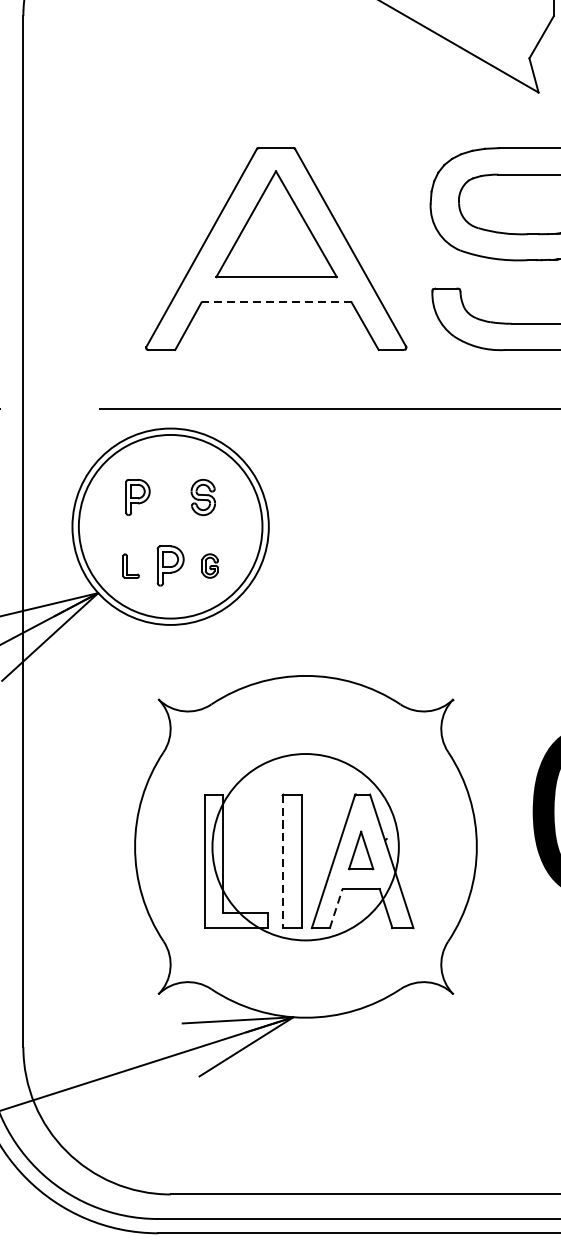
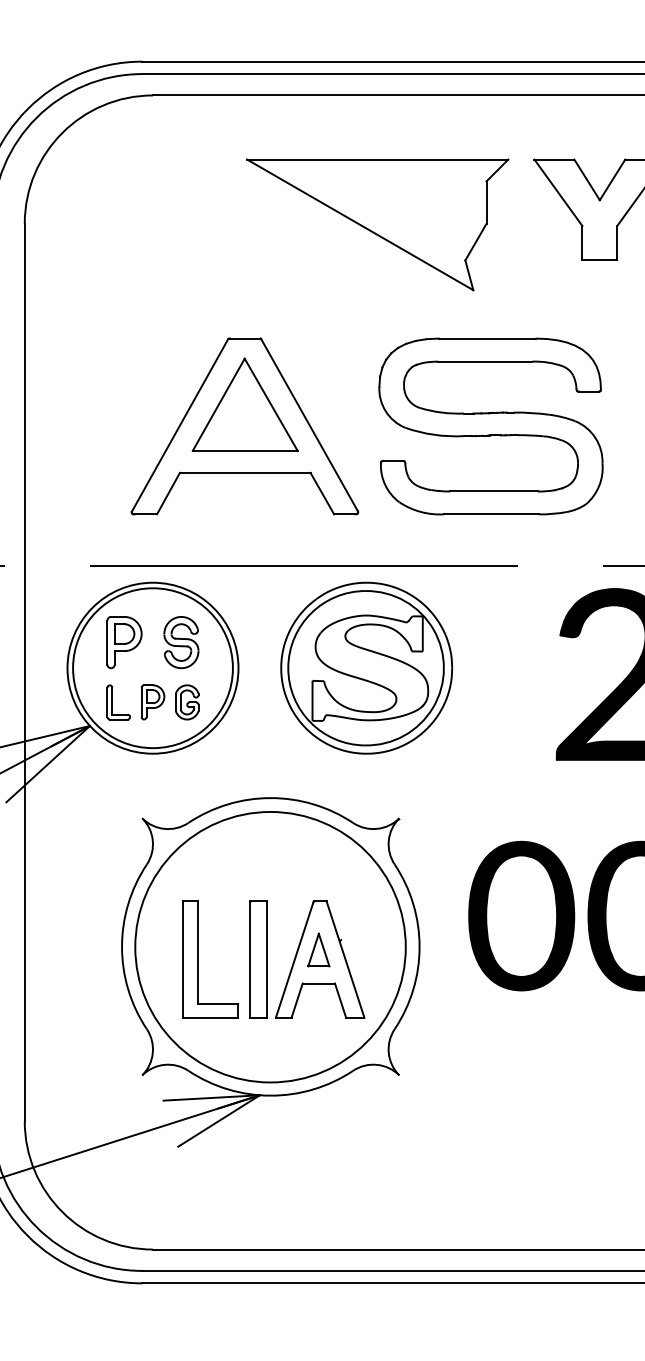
line: (275, 301) -> (244, 472), dashed -> solid
part: (137, 497) -> (124, 642), size x1.67
part: (203, 497) -> (181, 642), size x1.67
part: (415, 525) -> (366, 667), added
part: (131, 566) -> (118, 702), size x1.67
part: (210, 566) -> (187, 702), size x1.67
circle: (305, 846) -> (270, 946), size x1.67
line: (282, 862) -> (250, 960), dashed -> solid
line: (336, 908) -> (297, 1000), dashed -> solid

